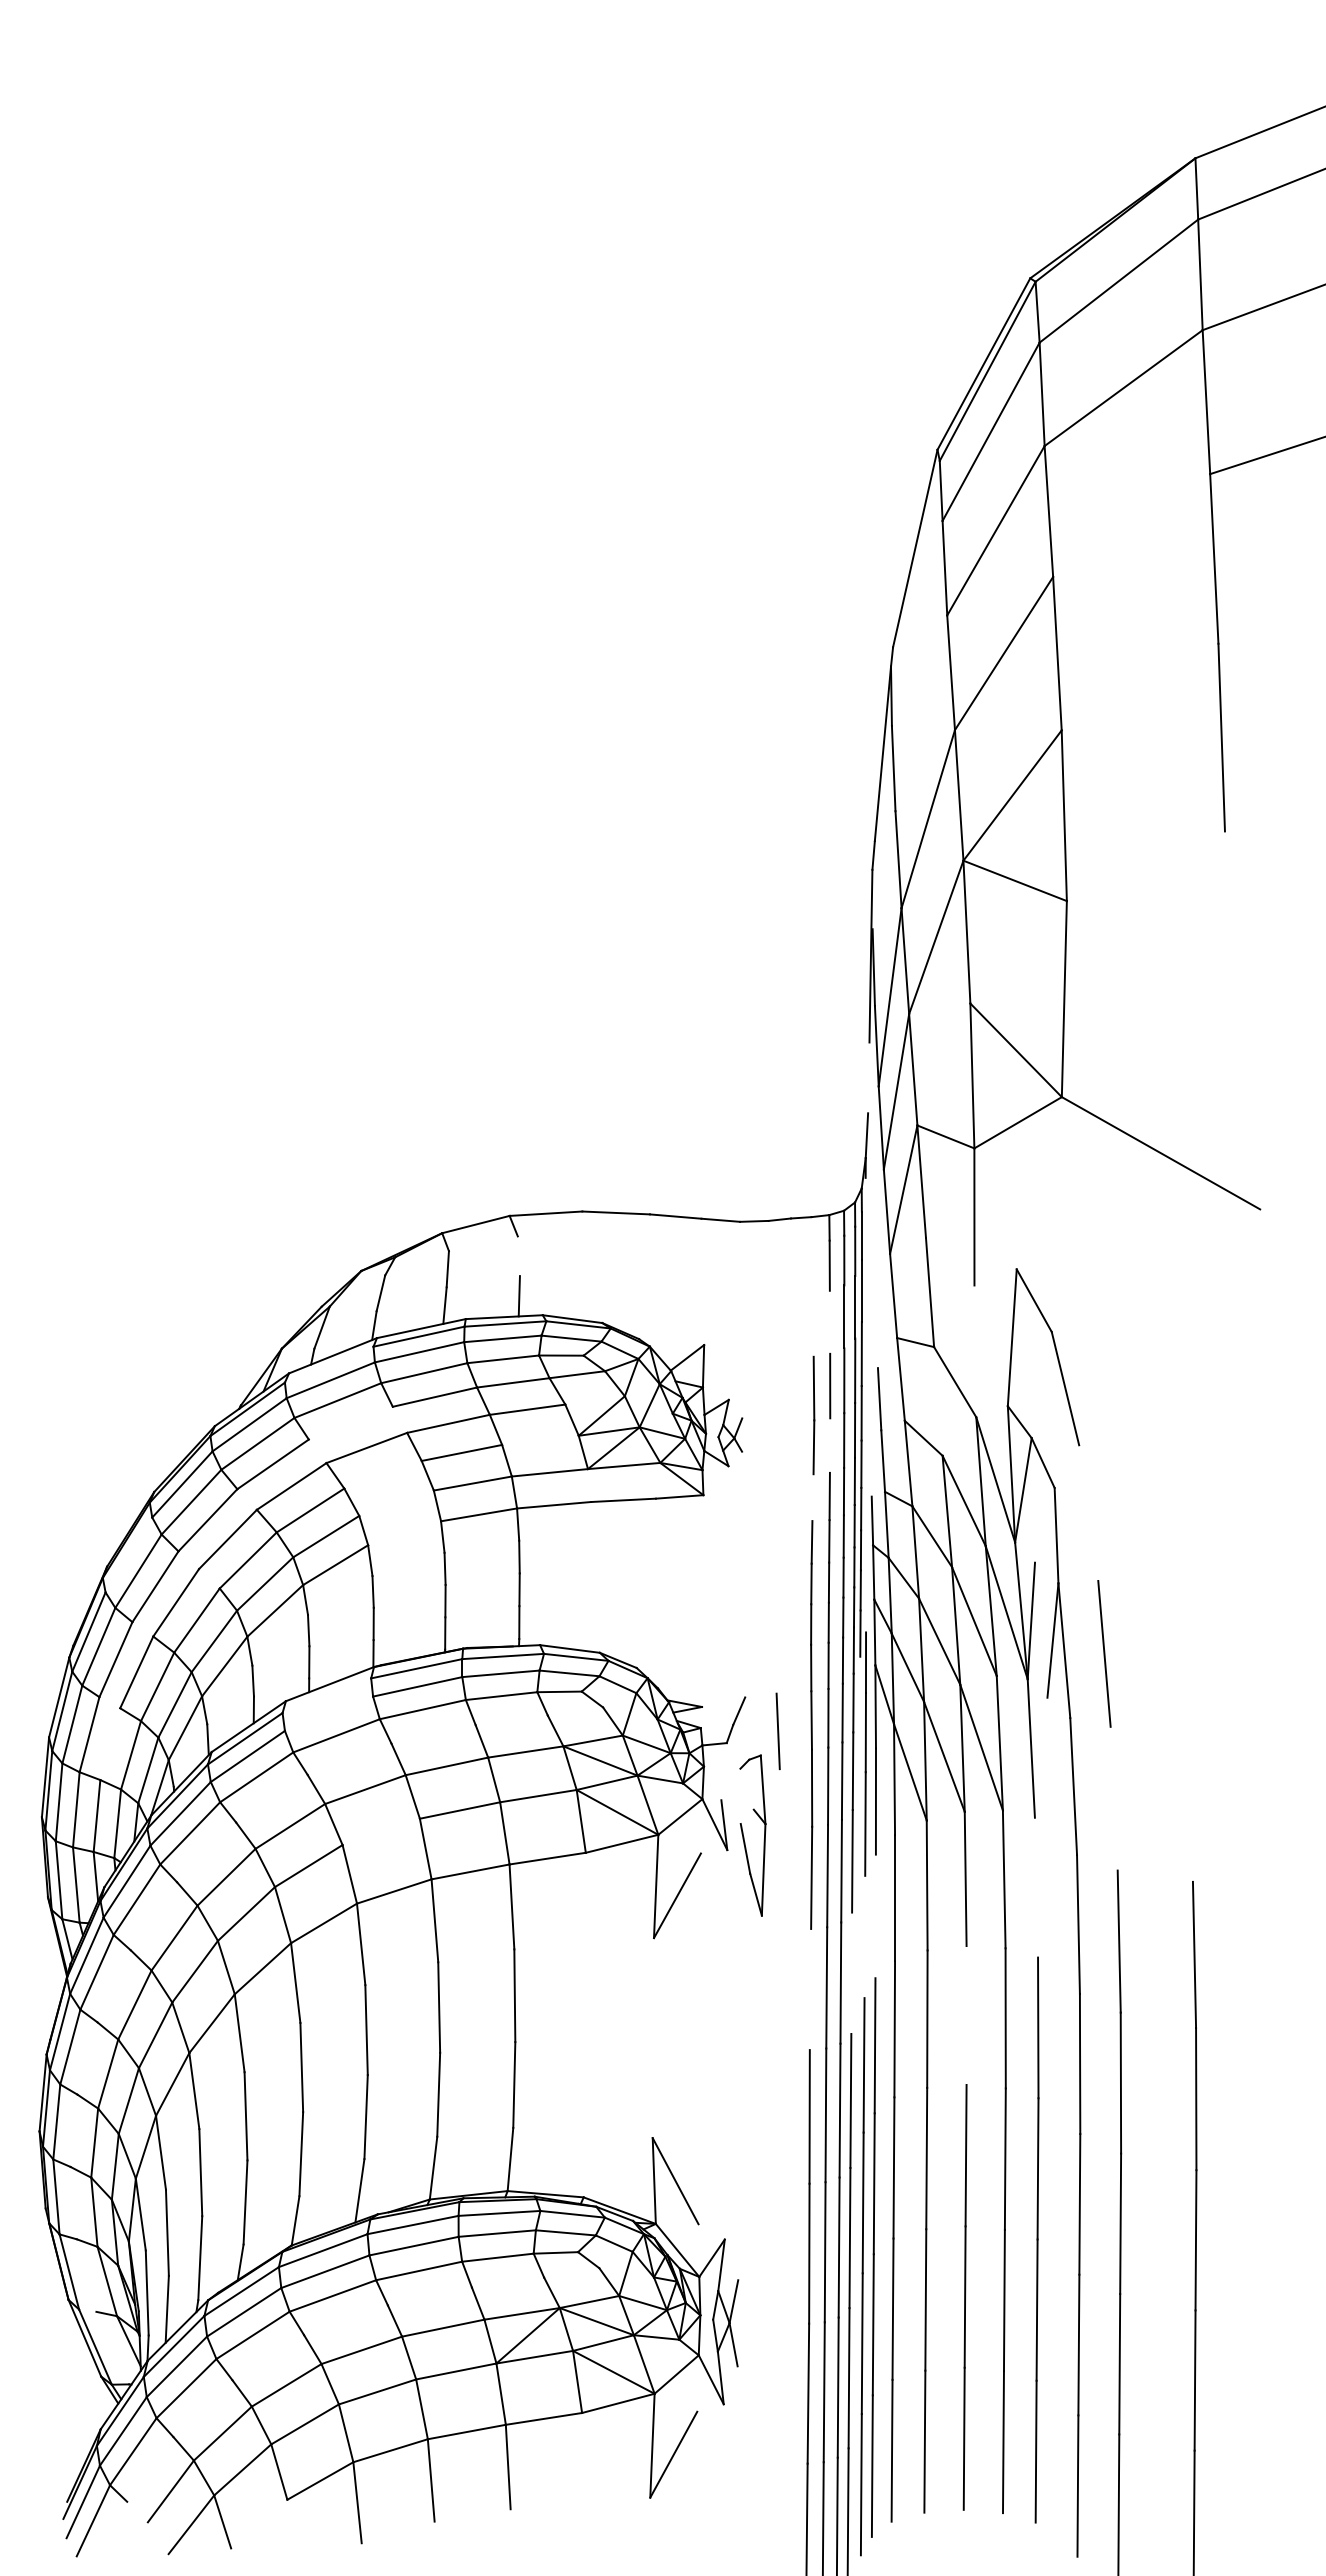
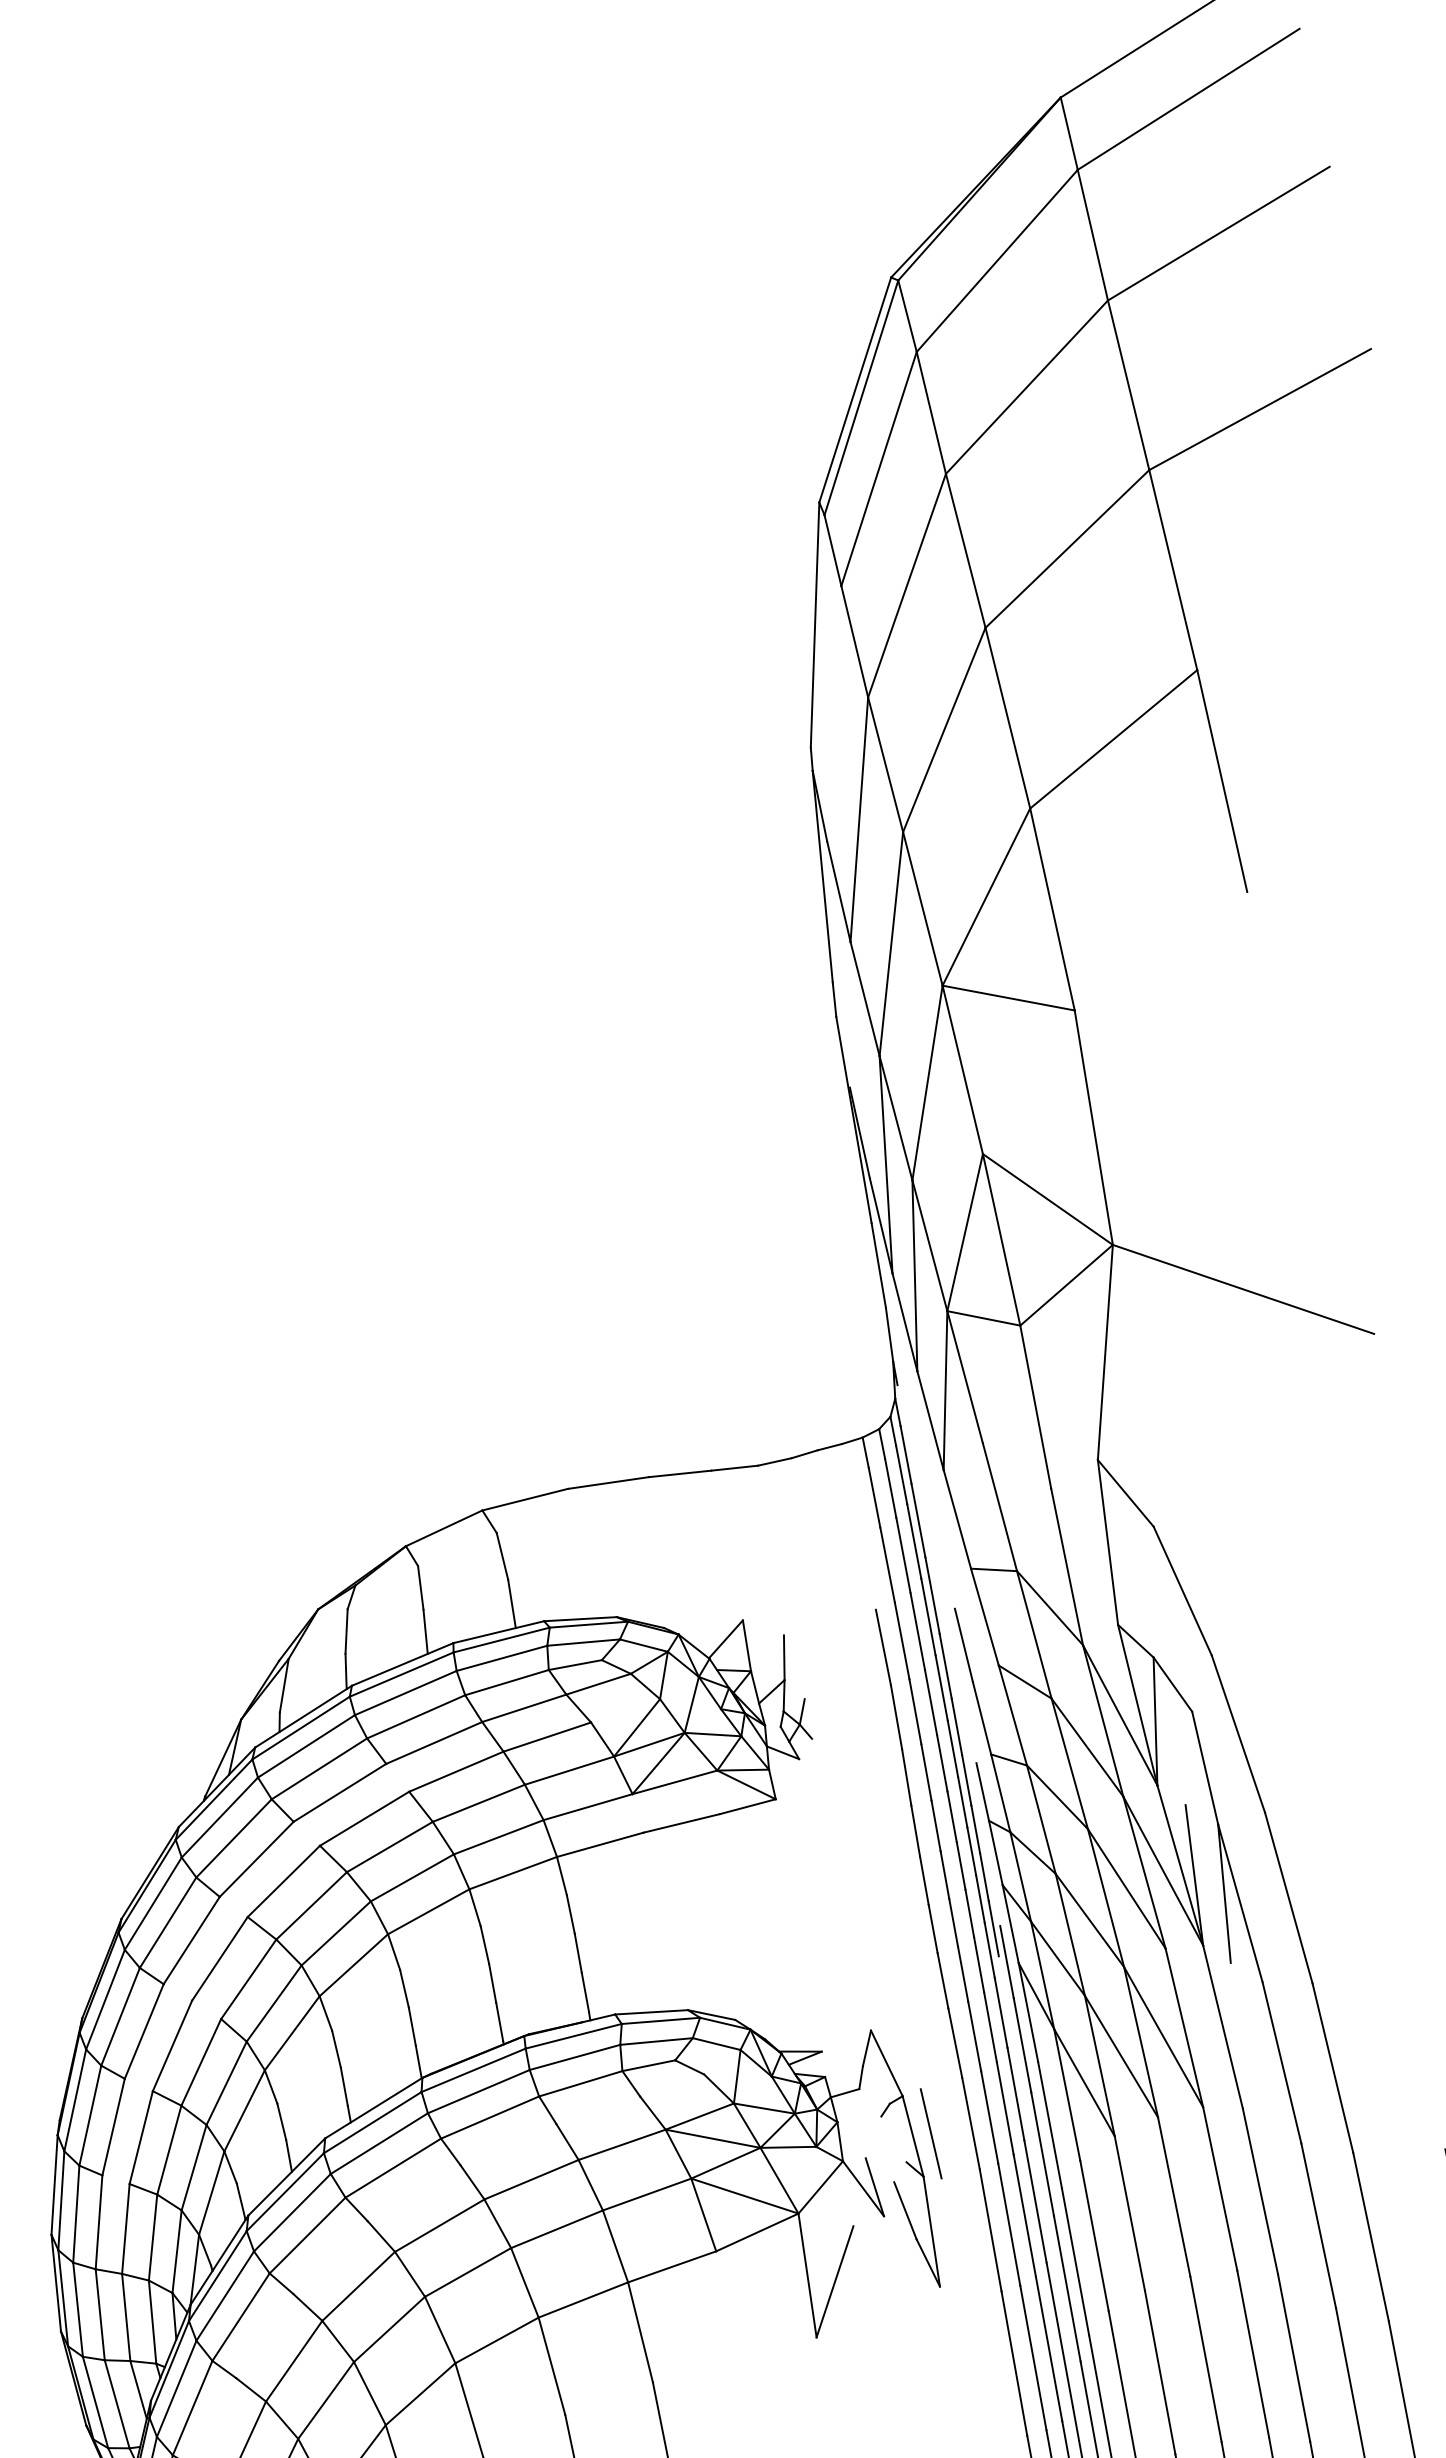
line: (1131, 525) -> (1067, 548), added
line: (1139, 686) -> (1112, 738), added
line: (921, 713) -> (859, 819), added
line: (943, 1064) -> (964, 1232), added
line: (868, 1077) -> (878, 1265), added
line: (1038, 1183) -> (1104, 1352), added
line: (518, 1256) -> (502, 1556), added
line: (829, 1321) -> (886, 1564), added
line: (975, 1351) -> (1067, 1567), added
line: (328, 1364) -> (300, 1728), added
line: (731, 1381) -> (783, 1657), added
line: (938, 1401) -> (1034, 1634), added
line: (350, 1422) -> (339, 1792), added
line: (540, 1439) -> (569, 1769), added
line: (829, 1445) -> (914, 1711), added
line: (382, 1474) -> (389, 1846), added
line: (812, 1497) -> (906, 1777), added
line: (396, 1502) -> (412, 1876), added
line: (1088, 1512) -> (1237, 1733), added
line: (404, 1533) -> (428, 1912), added
line: (128, 1554) -> (104, 1999), added
line: (326, 1695) -> (372, 2122), added
line: (328, 1713) -> (378, 2143), added
line: (752, 1726) -> (886, 2063), added
line: (777, 1731) -> (930, 2134), moved
line: (110, 1744) -> (126, 2229), added
line: (1113, 1798) -> (1332, 2068), added
line: (380, 1831) -> (467, 2272), added
line: (1036, 1887) -> (1260, 2191), added
line: (875, 1916) -> (1075, 2261), added
line: (864, 1936) -> (1066, 2288), added
line: (851, 1972) -> (1059, 2334), added
line: (810, 1989) -> (1014, 2363), added
line: (966, 2015) -> (1205, 2359), added

